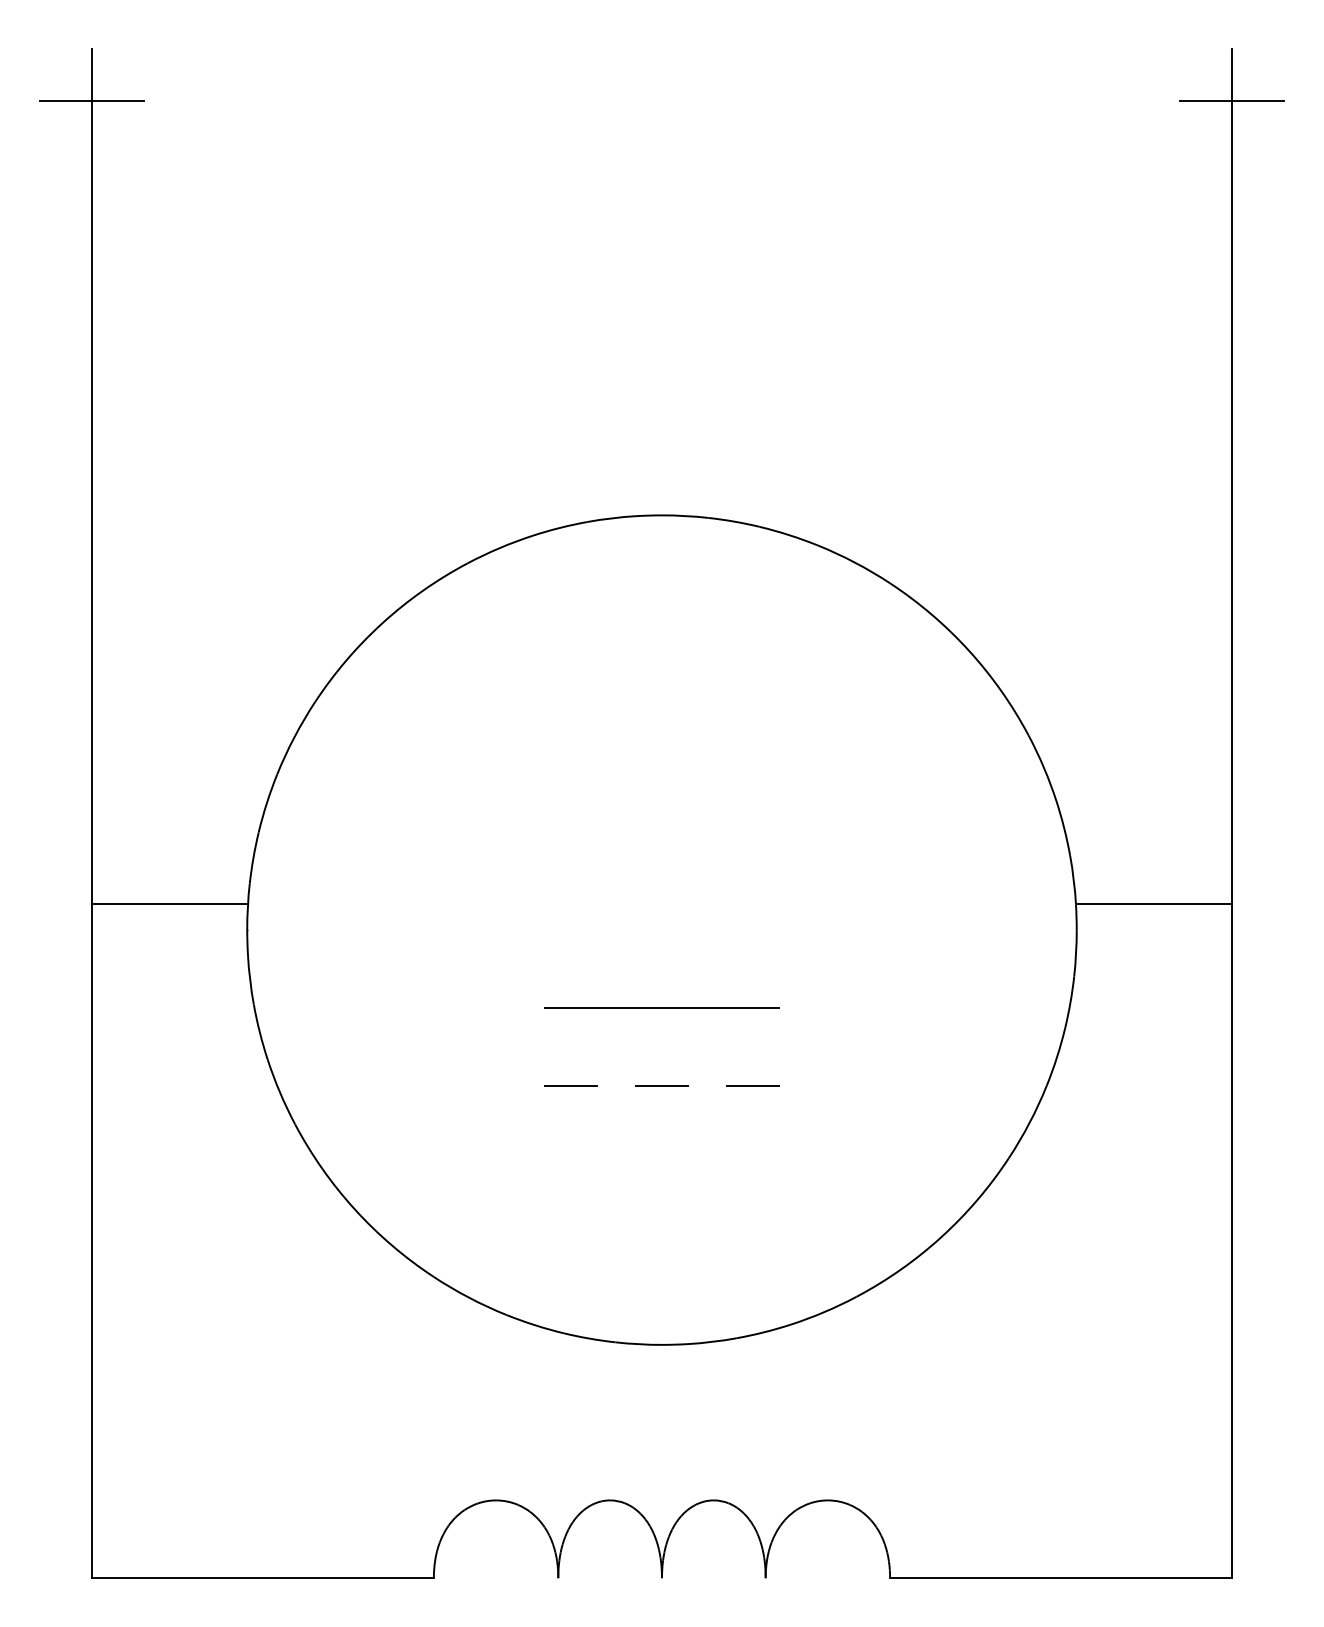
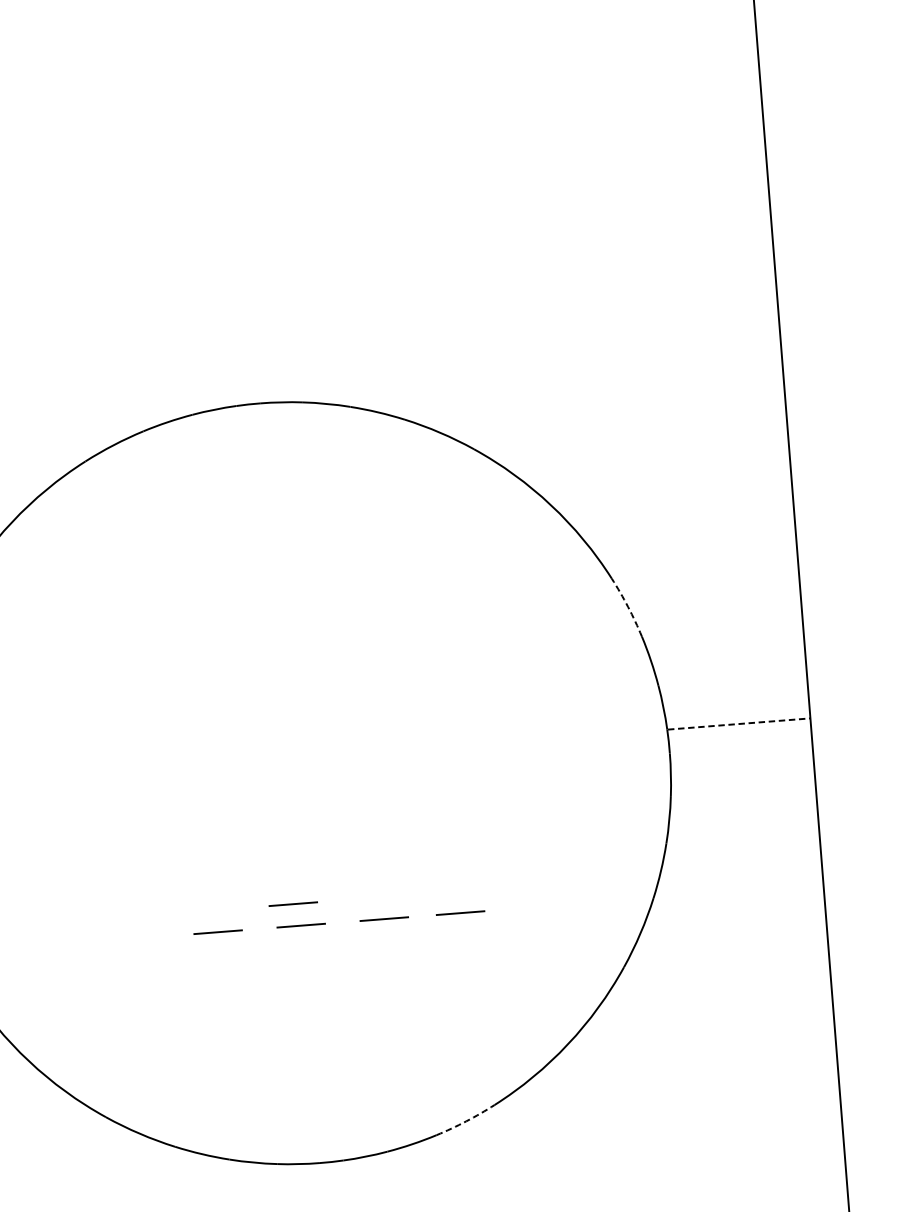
arc: (1043, 767) -> (627, 606), solid -> dashed
line: (1154, 904) -> (739, 724), solid -> dashed
line: (661, 1007) -> (295, 854), removed
line: (654, 1061) -> (292, 904), added
line: (835, 1085) -> (460, 913), added
arc: (824, 1312) -> (466, 1121), solid -> dashed

